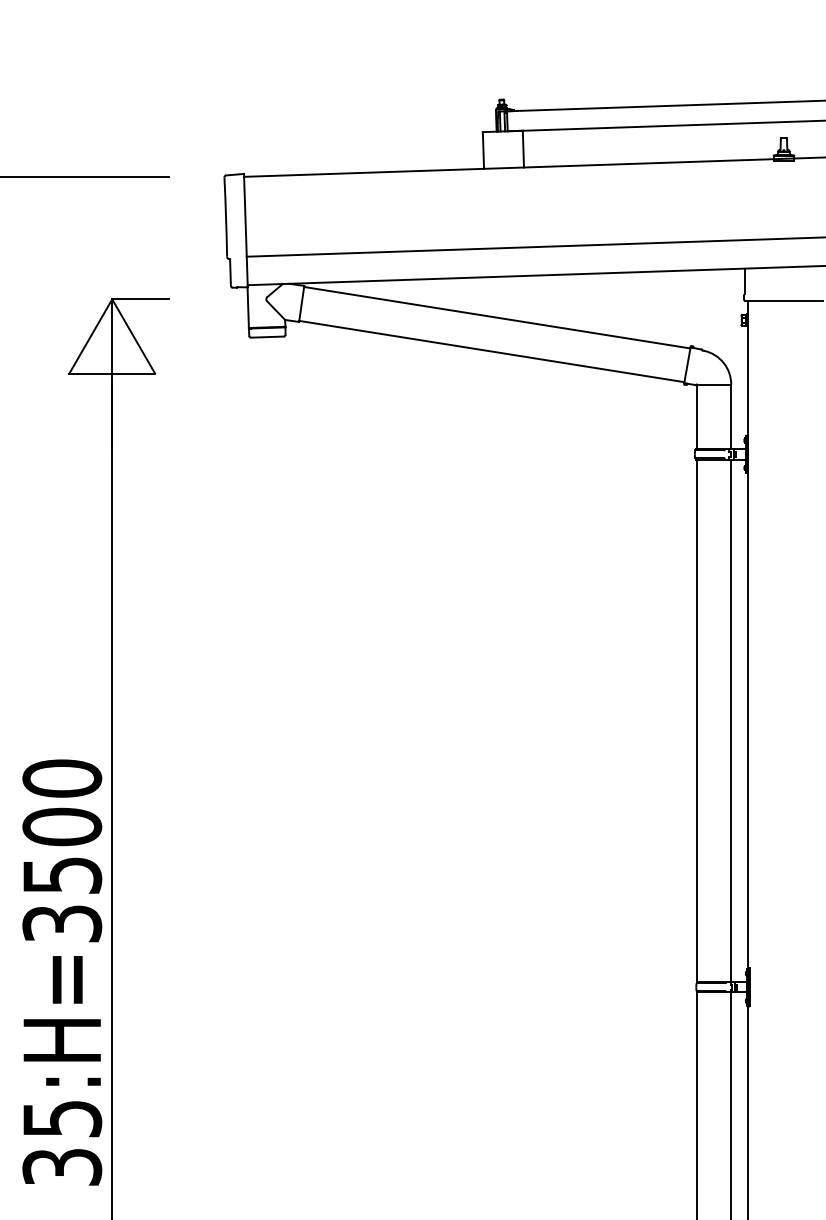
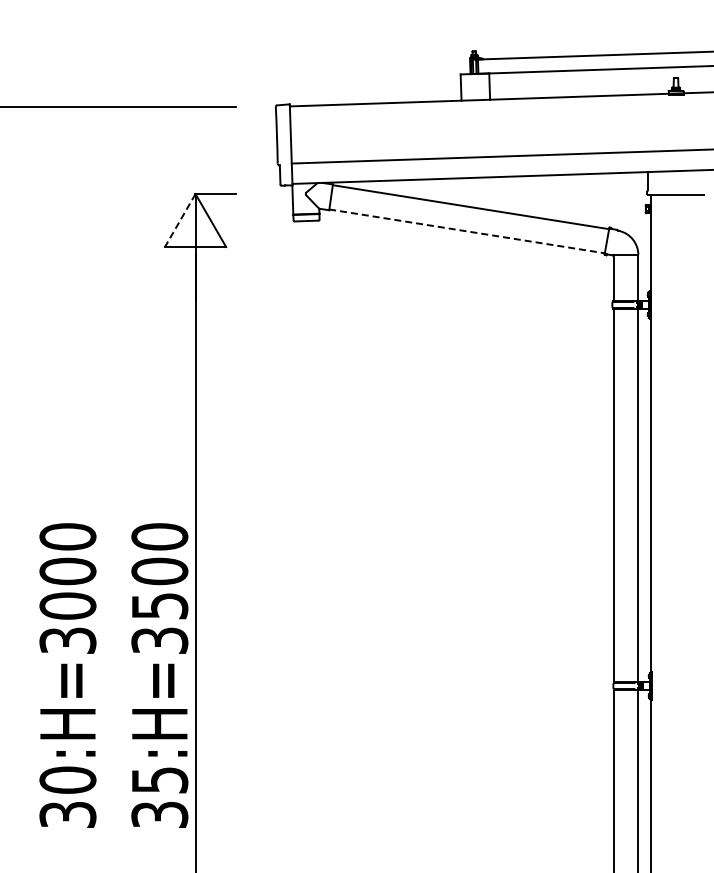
line: (91, 336) -> (180, 220), solid -> dashed
line: (492, 351) -> (467, 231), solid -> dashed

